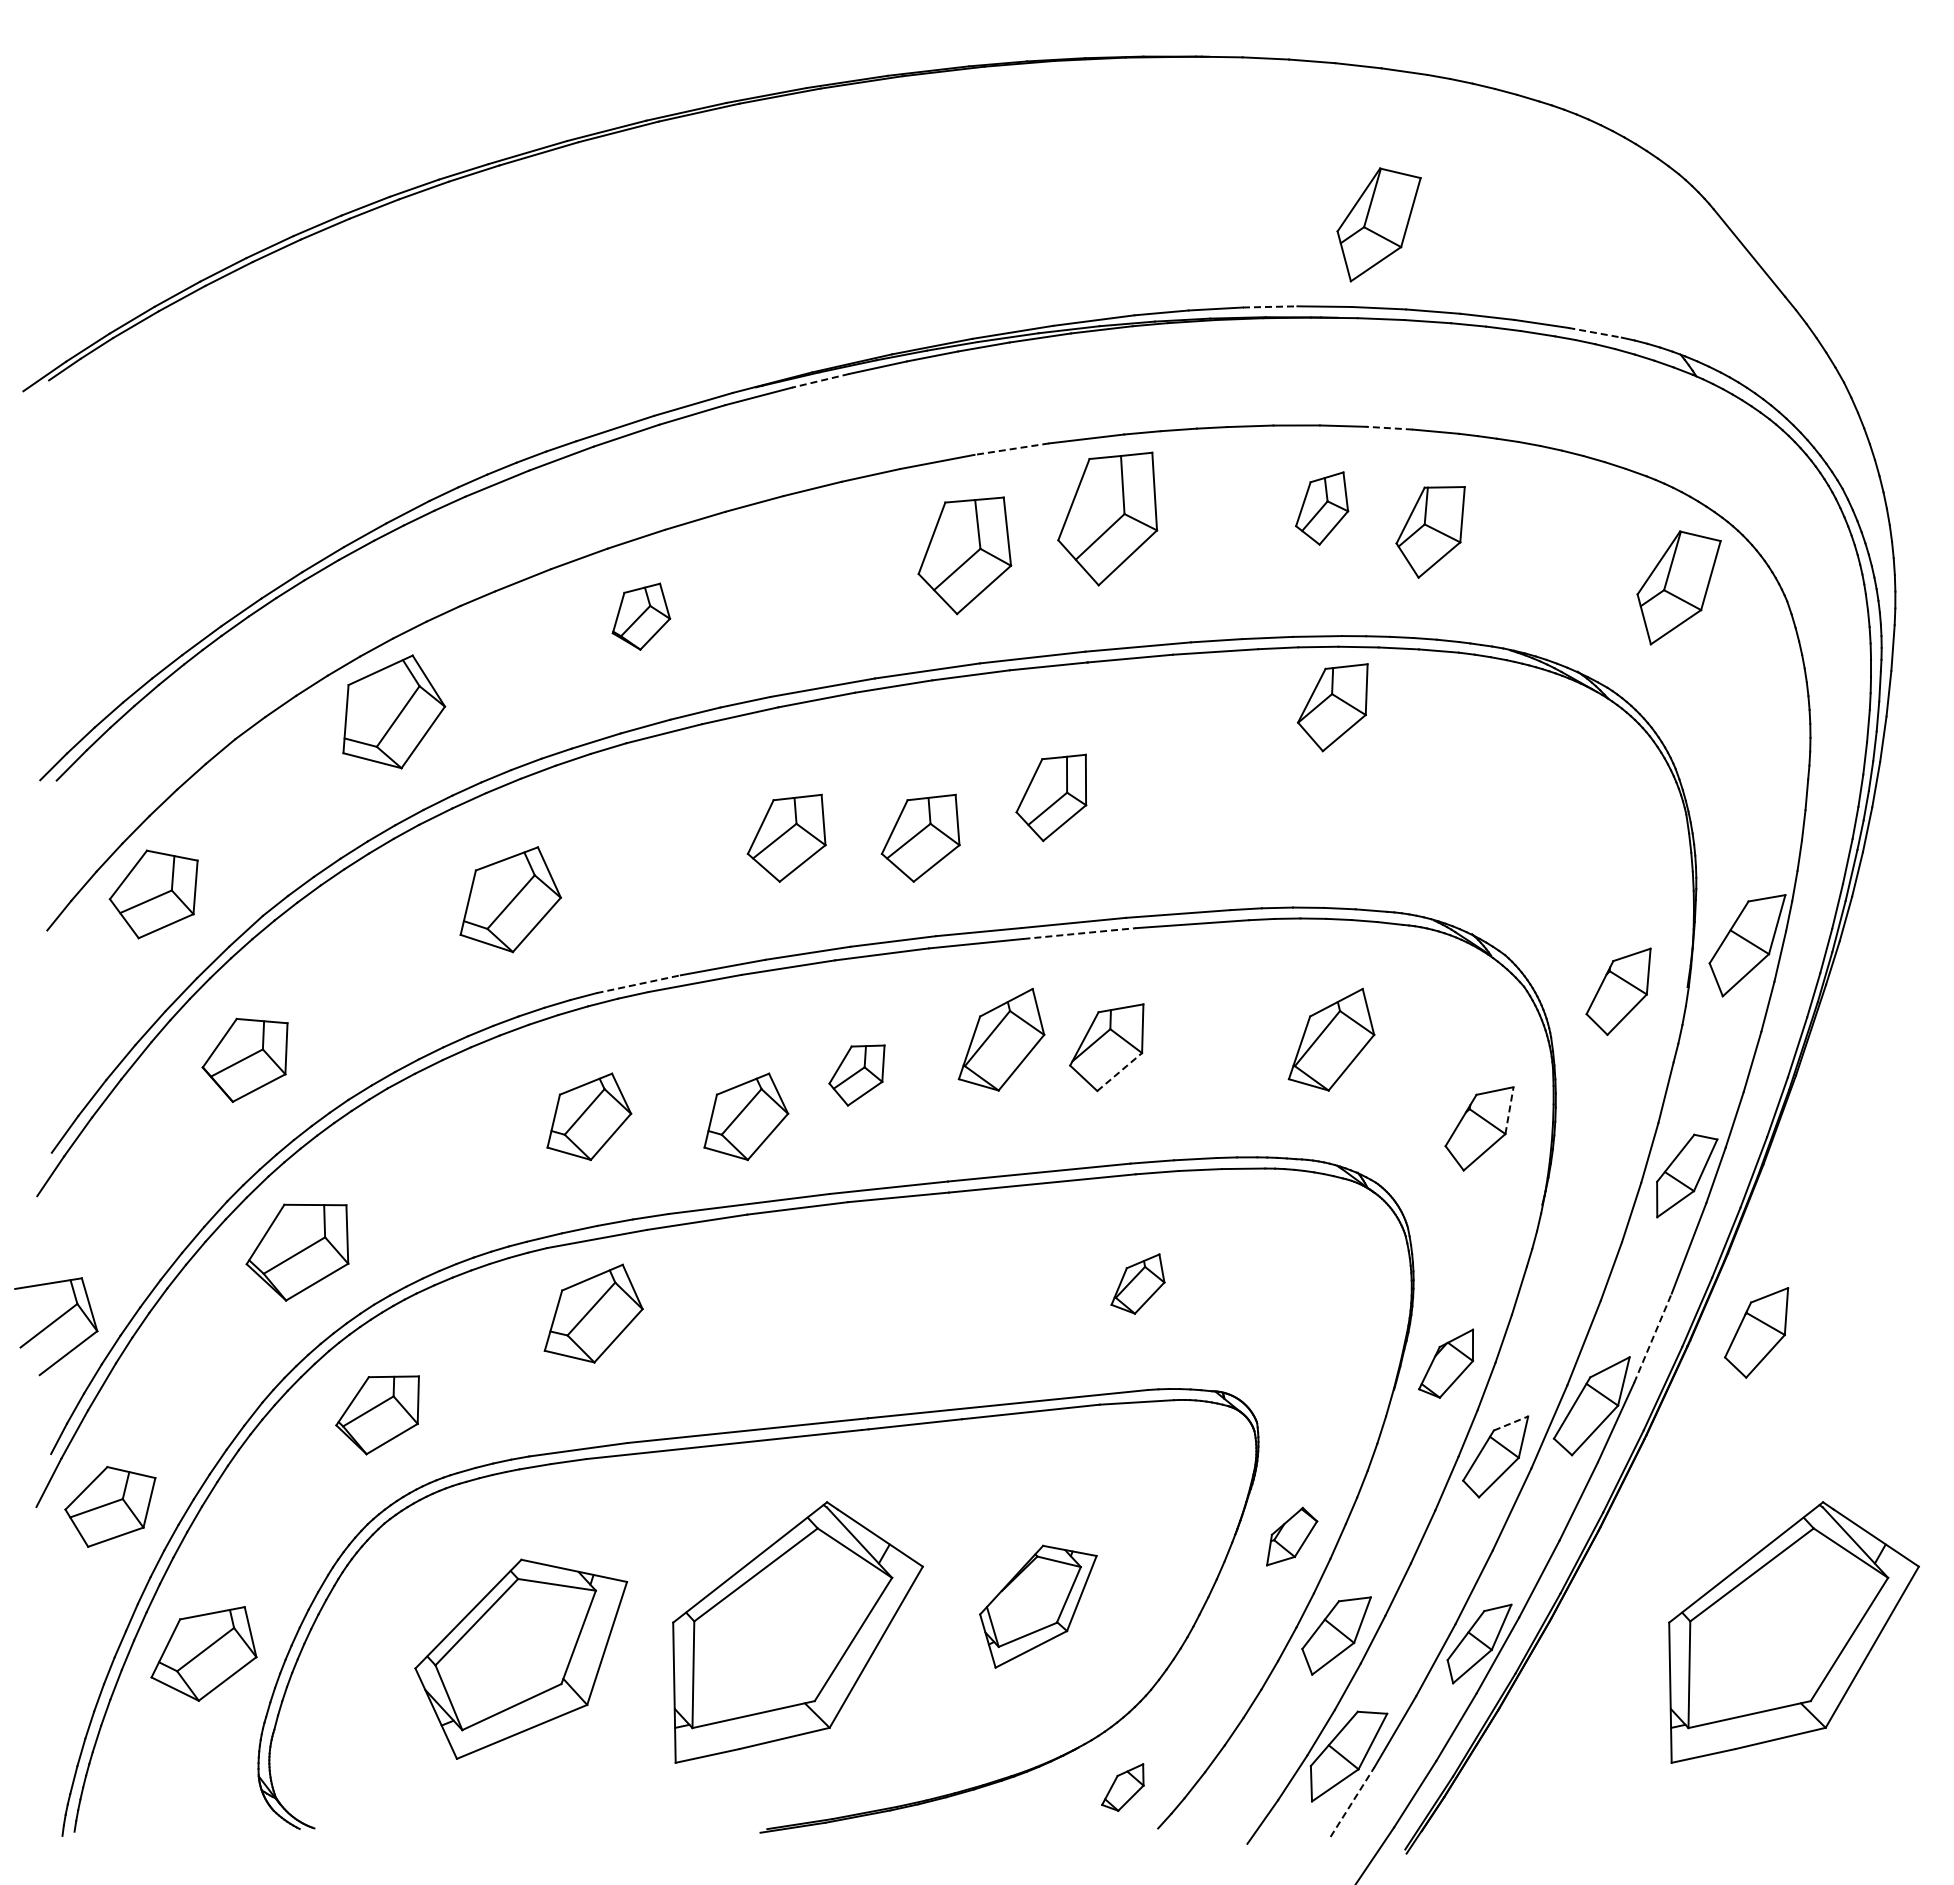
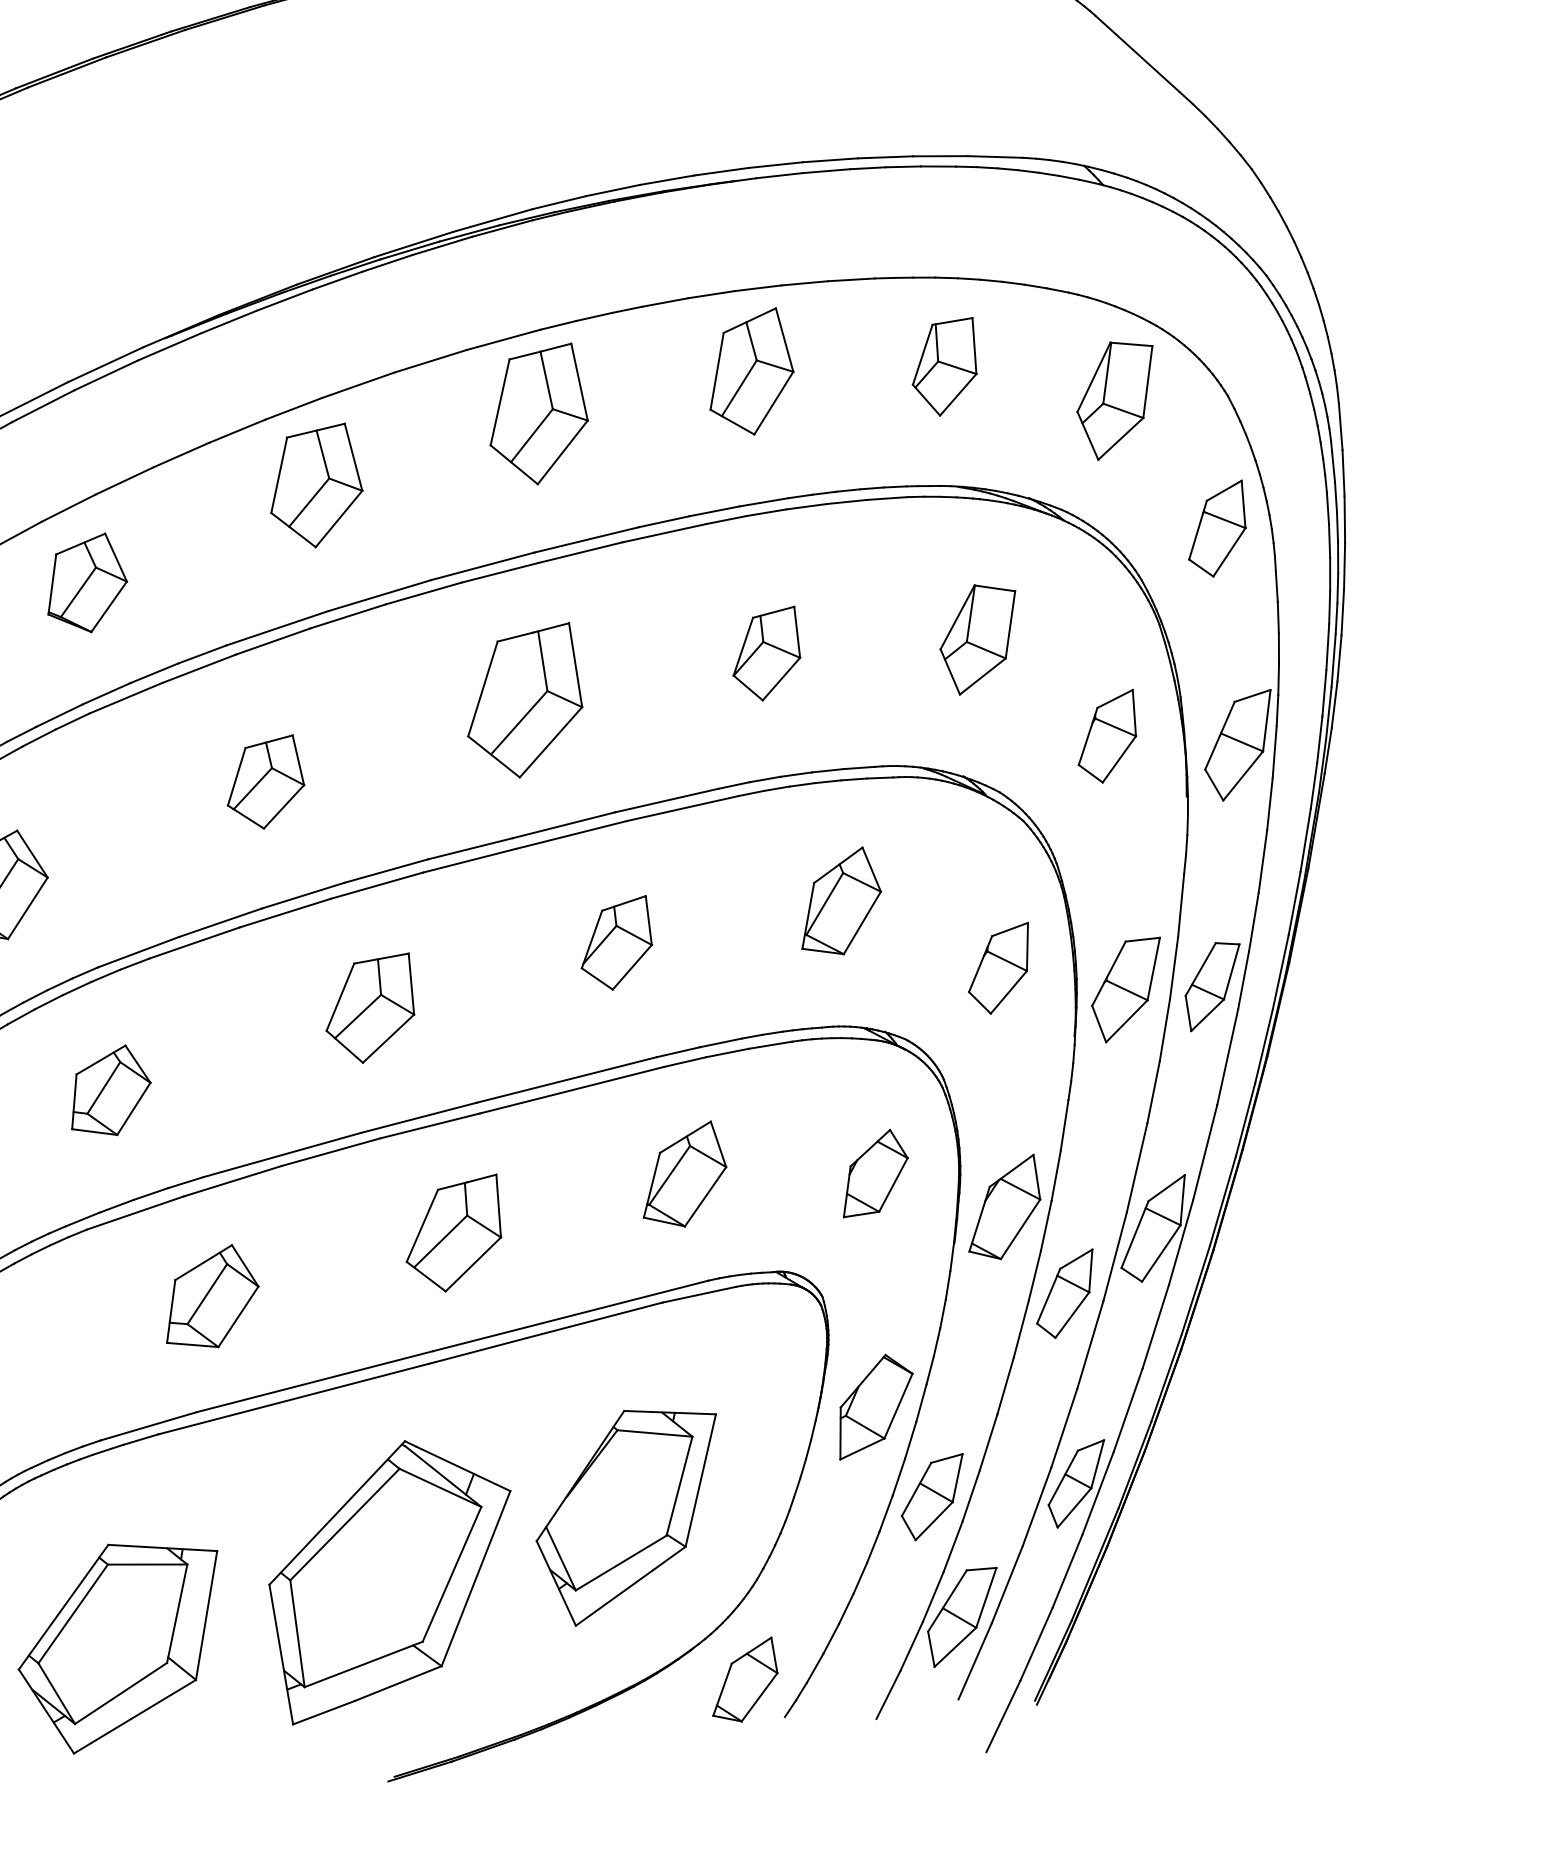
part: (1378, 224) -> (762, 81), removed
line: (1270, 306) -> (667, 179), dashed -> solid
line: (1595, 332) -> (995, 156), dashed -> solid
line: (820, 380) -> (228, 321), dashed -> solid
line: (1389, 428) -> (804, 283), dashed -> solid
line: (1011, 449) -> (430, 361), dashed -> solid
part: (1321, 508) -> (748, 373), size x1.67
part: (1430, 532) -> (945, 368), moved
part: (964, 555) -> (314, 487), moved
part: (641, 616) -> (85, 584), size x1.43
part: (1332, 707) -> (765, 655), moved
part: (1051, 797) -> (522, 703), size x1.67
part: (1509, 801) -> (980, 638), added
part: (920, 837) -> (397, 763), removed
line: (1079, 933) -> (571, 834), dashed -> solid
line: (639, 984) -> (139, 952), dashed -> solid
part: (1618, 991) -> (1107, 737), moved
part: (1001, 1039) -> (509, 952), removed
line: (1120, 1071) -> (632, 966), dashed -> solid
part: (856, 1075) -> (369, 1010), size x1.67
line: (1509, 1110) -> (1027, 946), dashed -> solid
part: (746, 1116) -> (266, 1068), removed
part: (1602, 1167) -> (1128, 989), added
part: (1137, 1283) -> (682, 1175), size x1.67
part: (905, 1308) -> (454, 1235), added
part: (1325, 1308) -> (873, 1172), added
part: (593, 1313) -> (210, 1298), moved
part: (1756, 1332) -> (1216, 529), moved
line: (1653, 1337) -> (1205, 1151), dashed -> solid
part: (1445, 1363) -> (1001, 1209), size x1.43
line: (1511, 1423) -> (1076, 1259), dashed -> solid
part: (1291, 1536) -> (874, 1405), size x1.67
part: (1038, 1606) -> (631, 1513), size x1.67
part: (1793, 1632) -> (1390, 1425), removed
part: (1122, 1787) -> (743, 1681), size x1.67
line: (1352, 1801) -> (975, 1660), dashed -> solid

